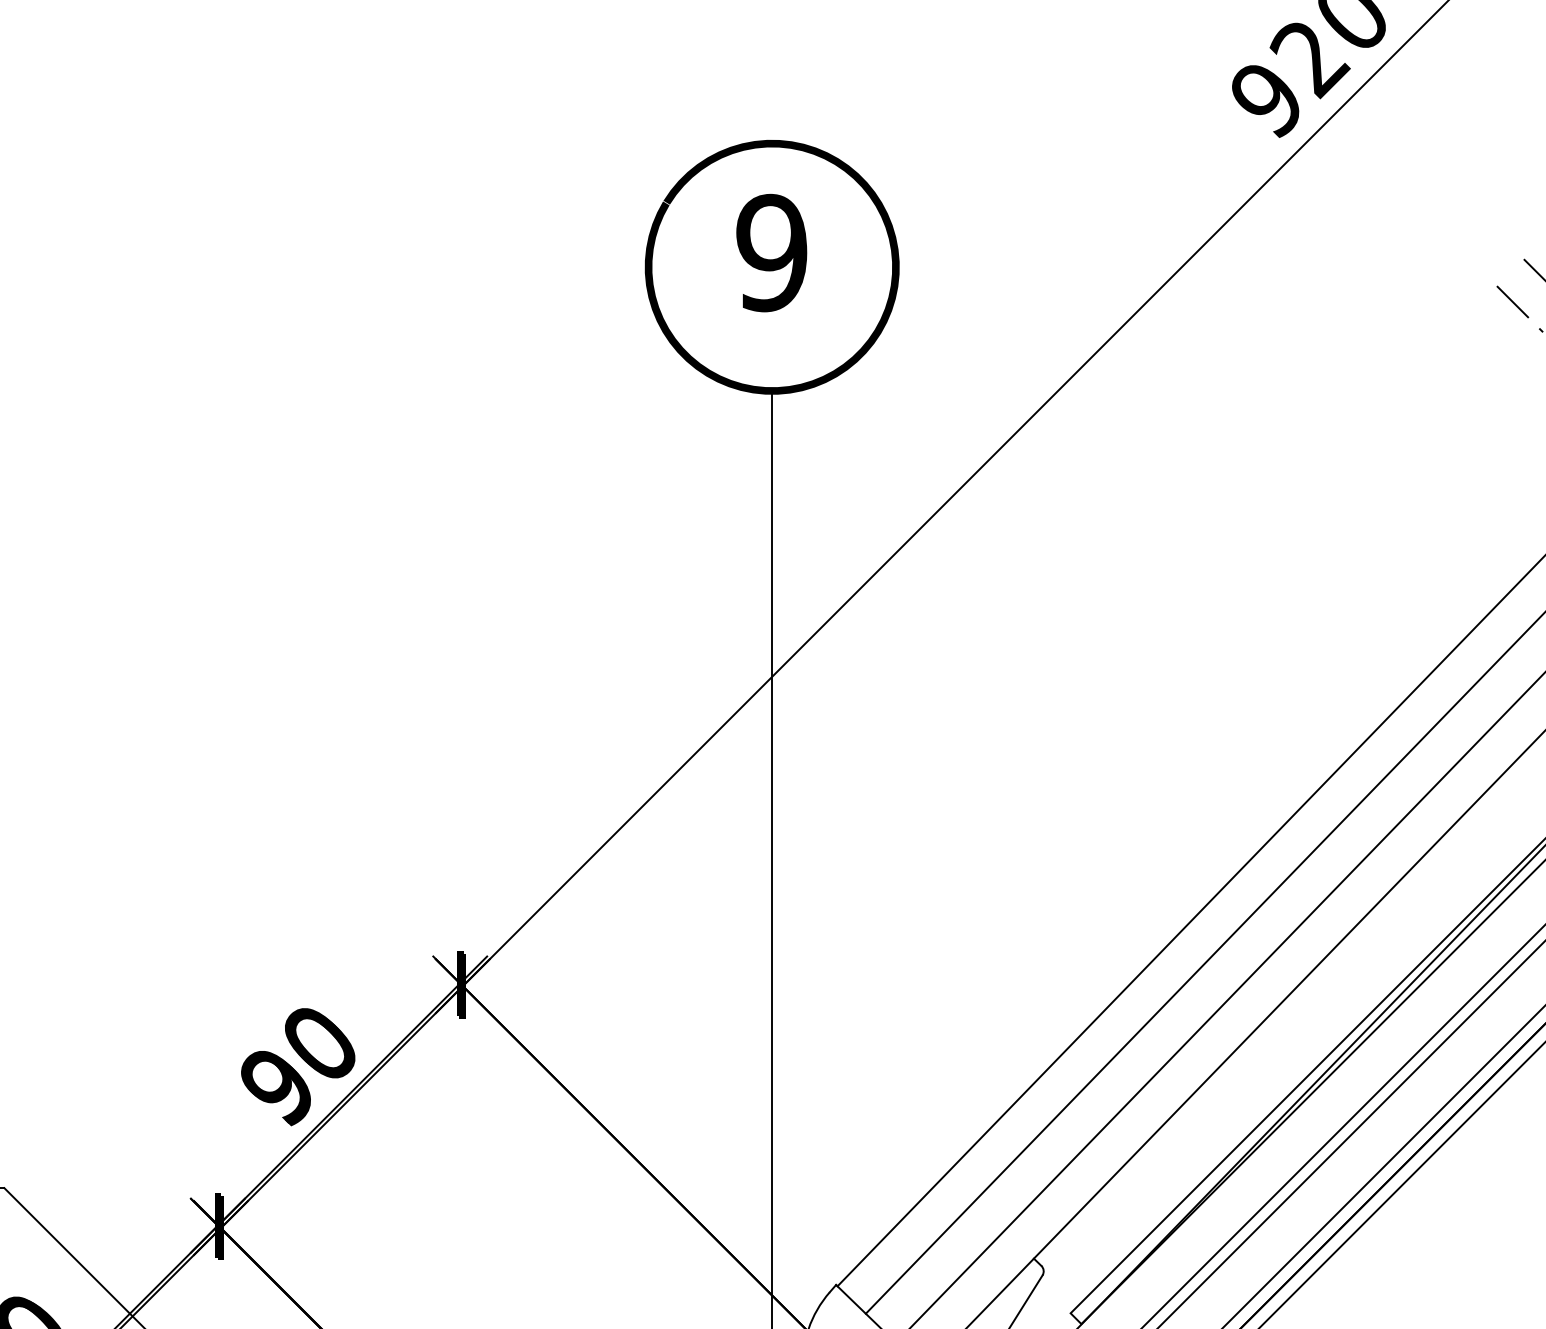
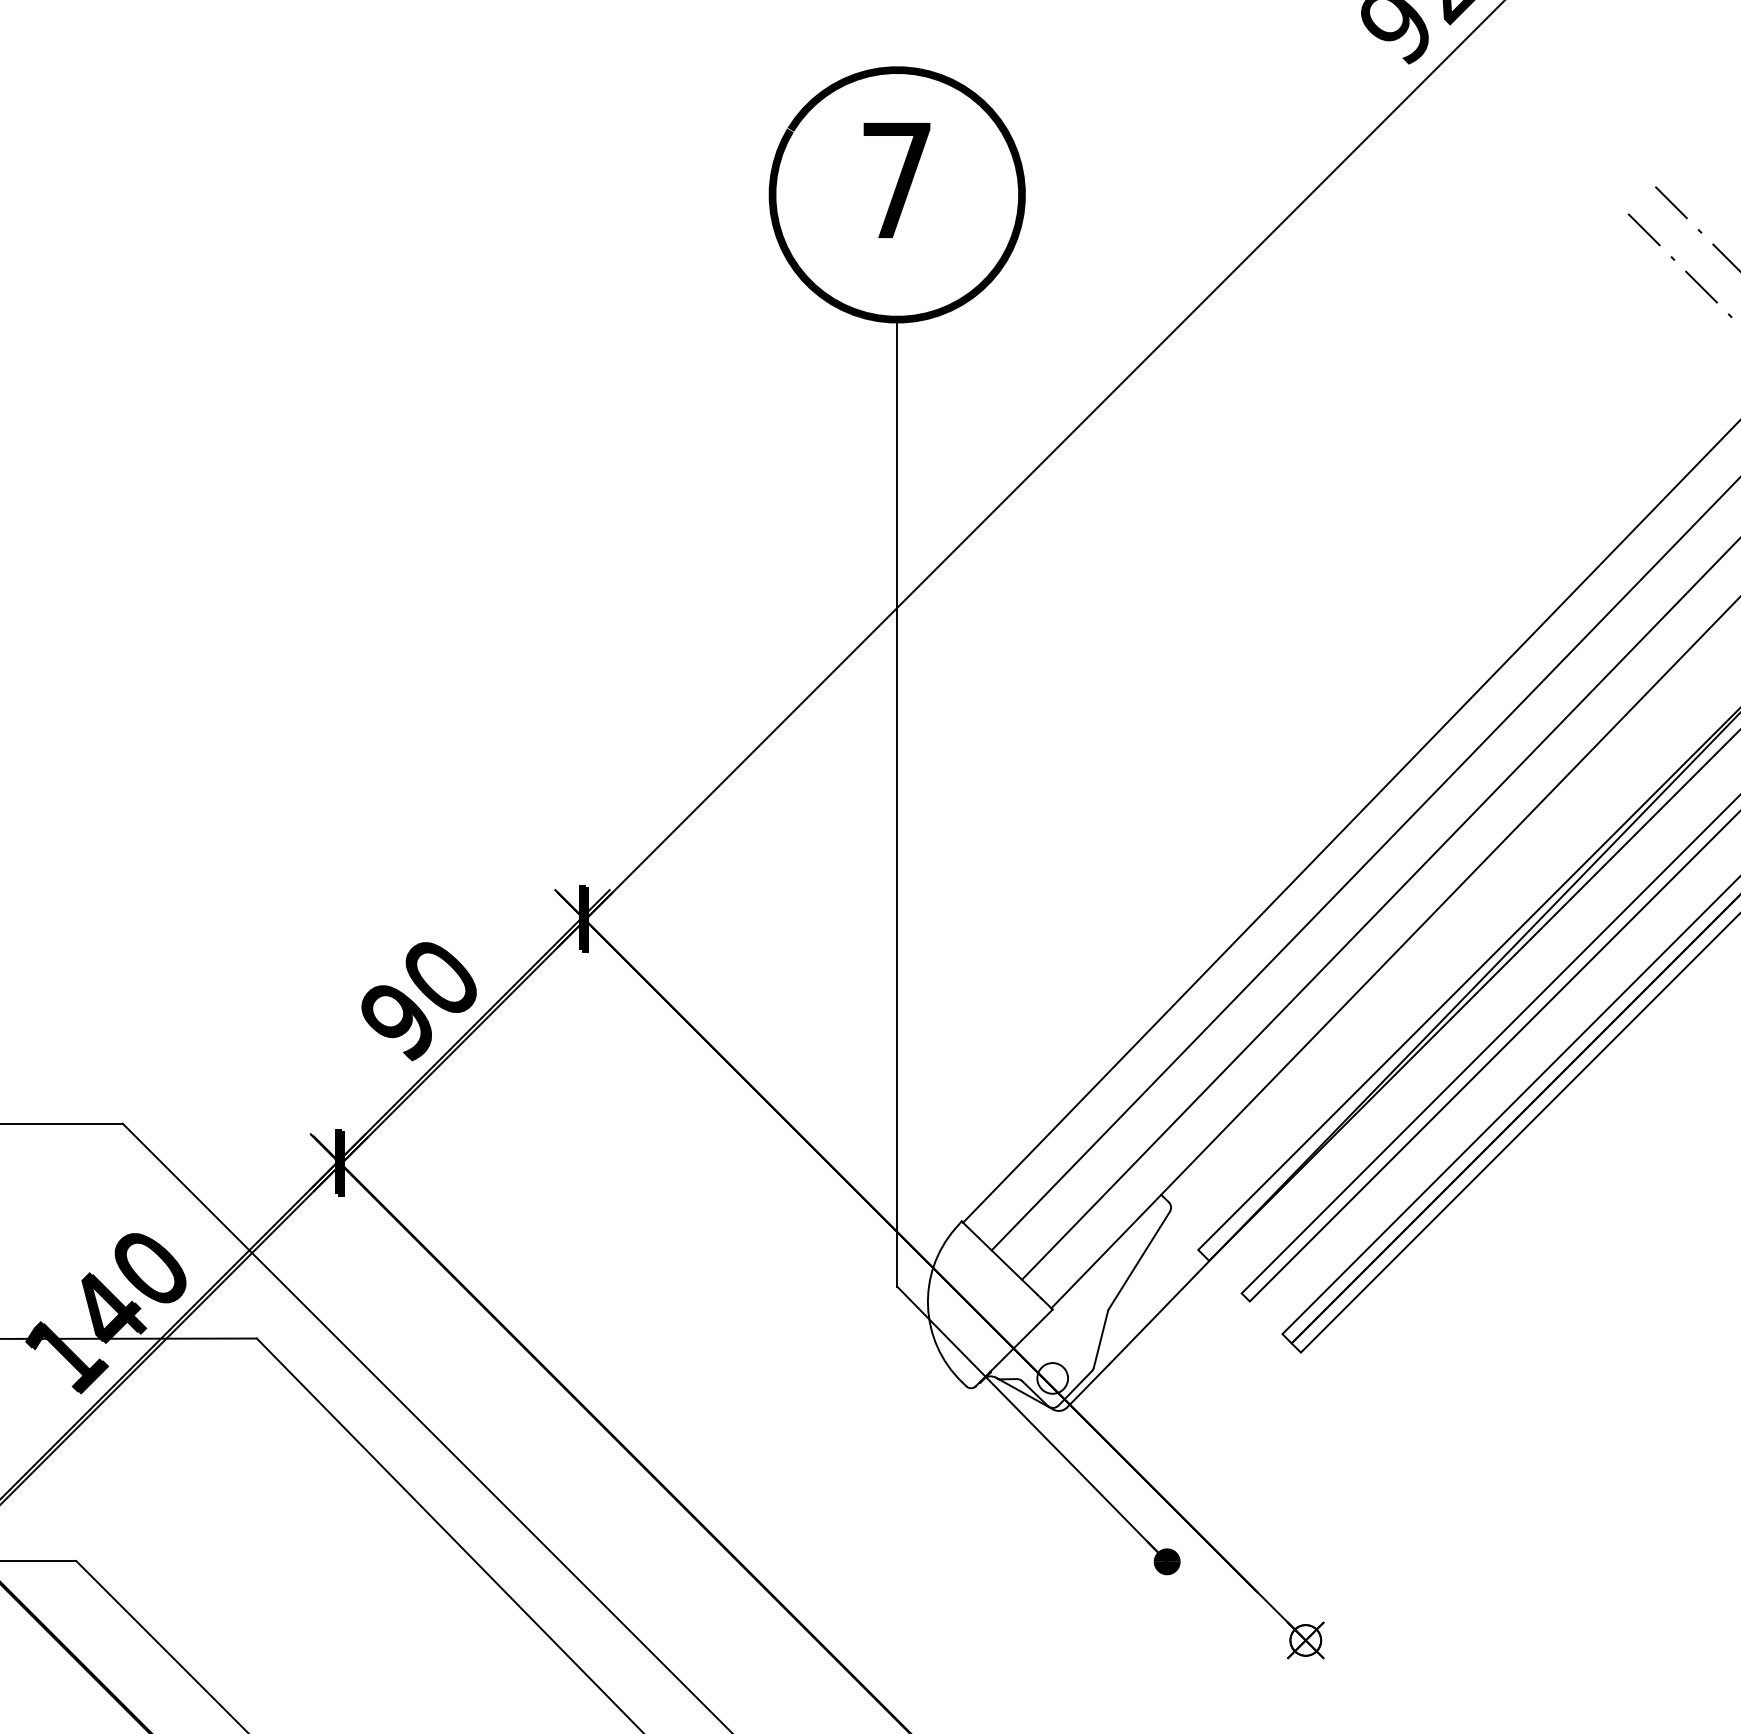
text: (771, 253) -> (896, 180), 9 -> 7

